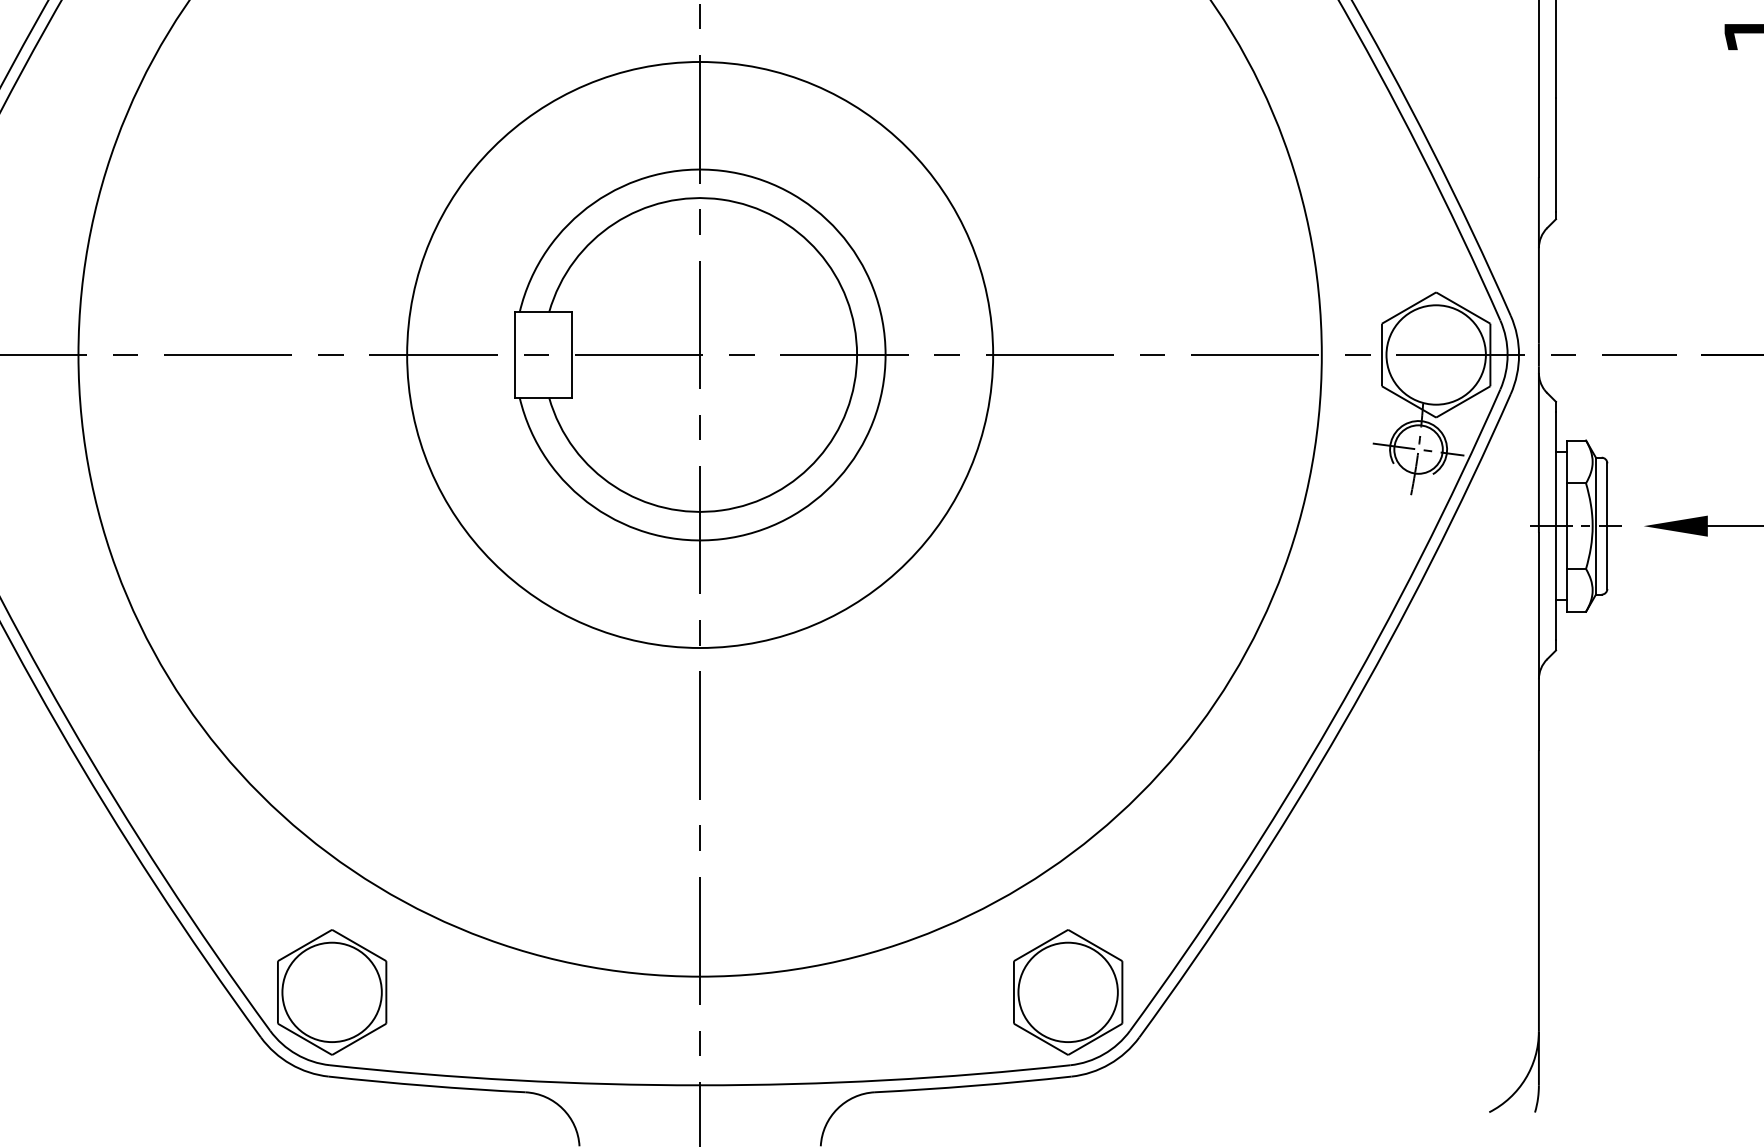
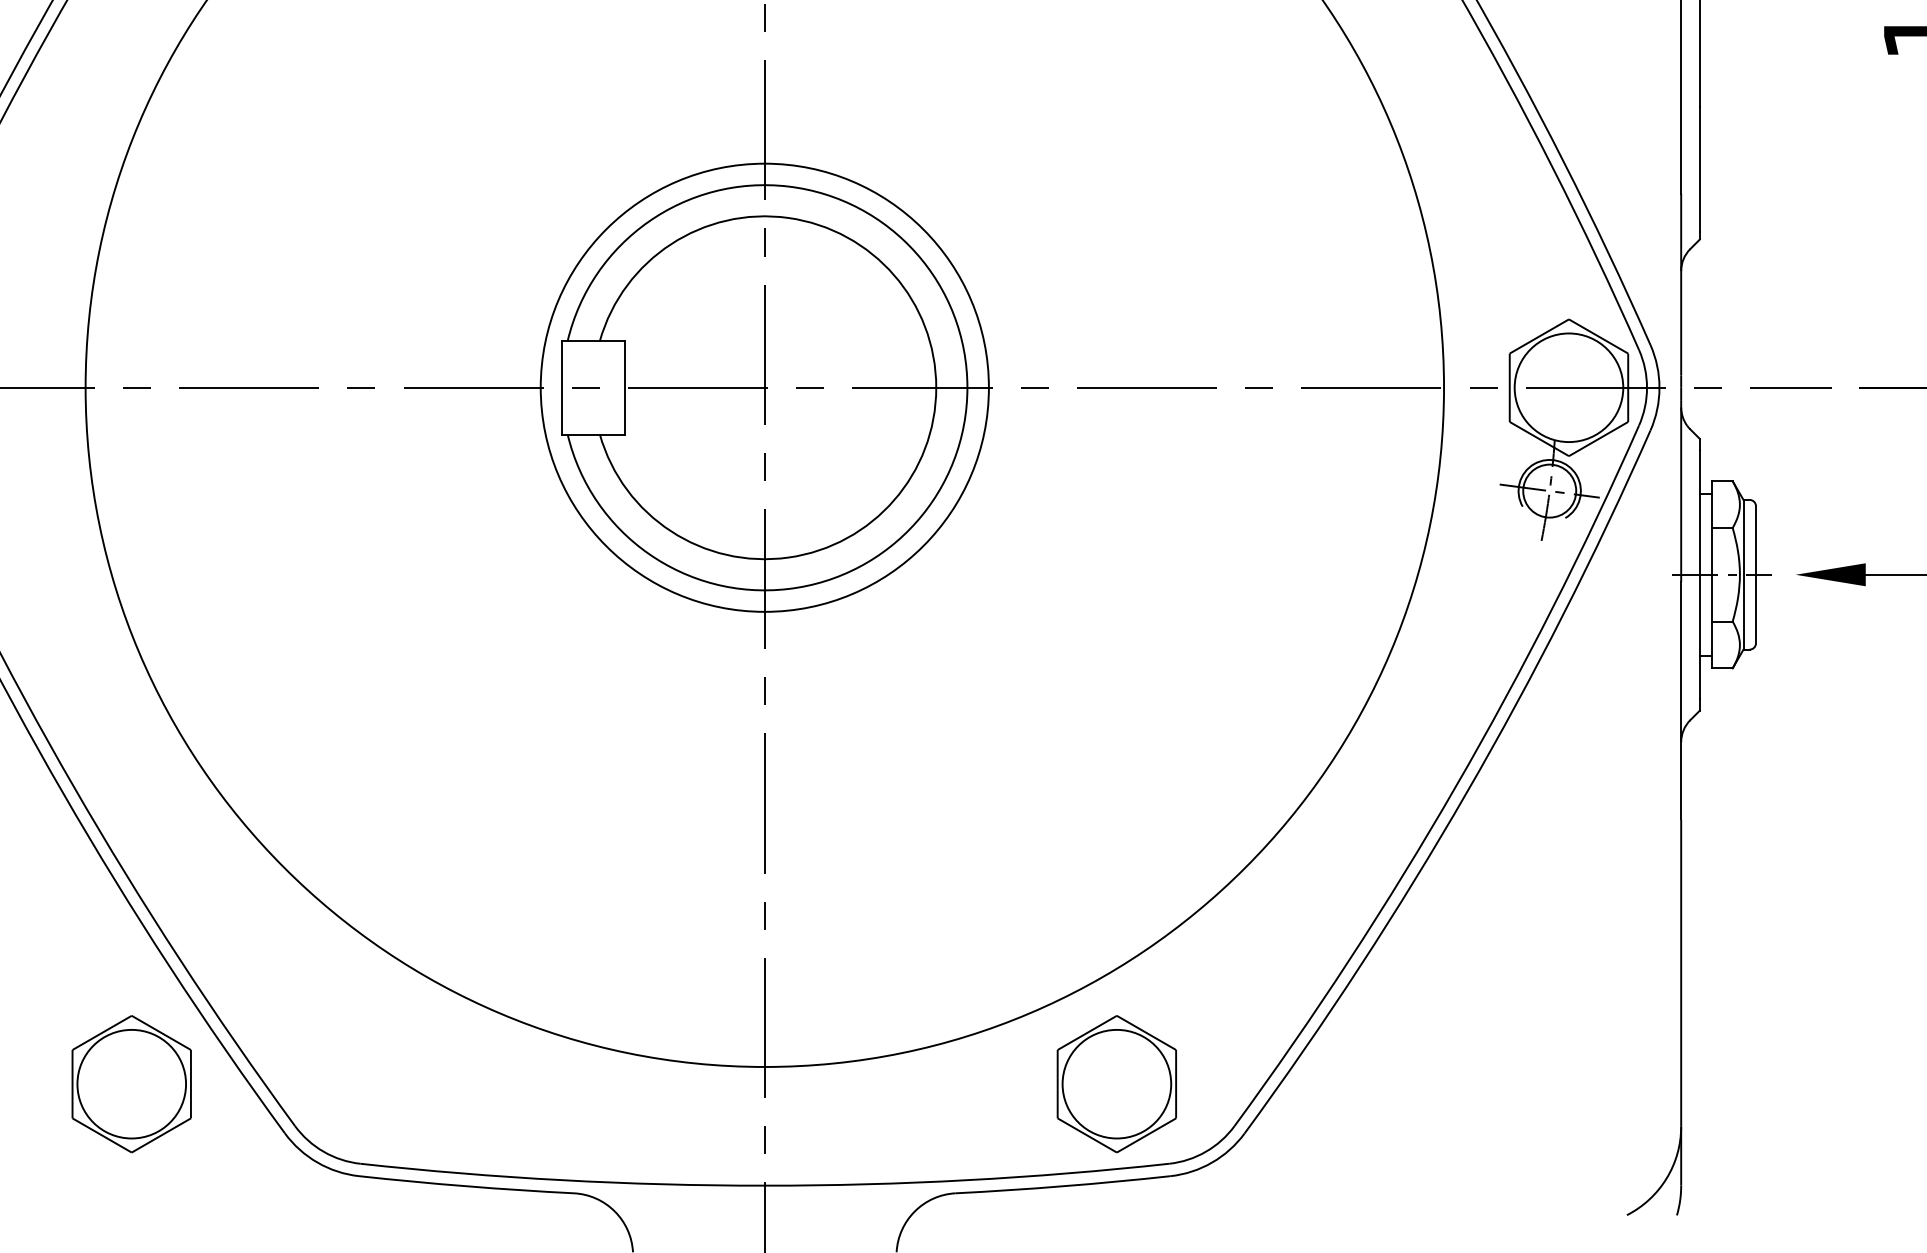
circle: (699, 354) -> (764, 387), size x0.7
part: (331, 992) -> (131, 1084), moved
part: (1067, 992) -> (1116, 1084), moved

